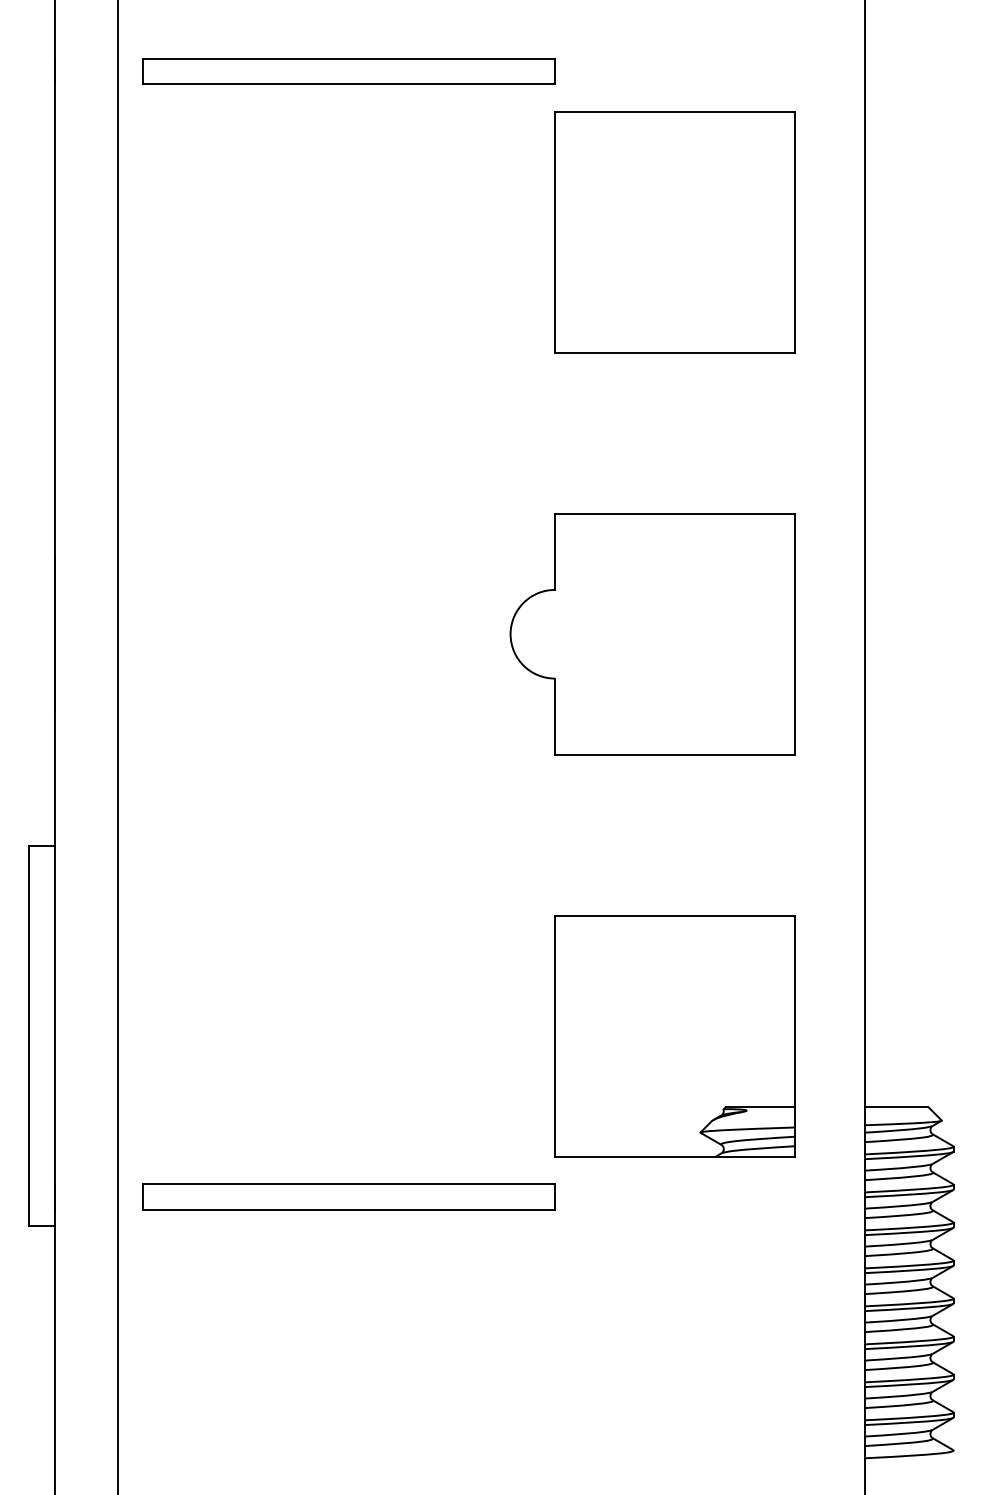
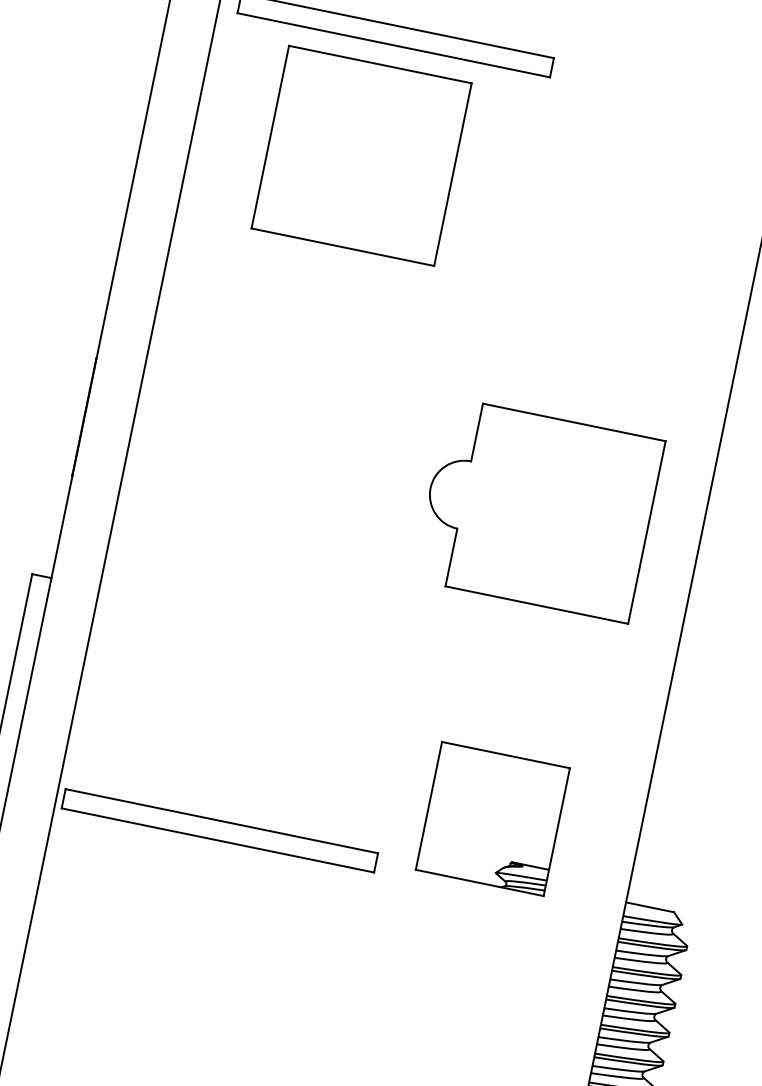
part: (674, 232) -> (361, 156), moved
part: (674, 1036) -> (492, 819), size x0.7
part: (348, 1196) -> (219, 830), moved

